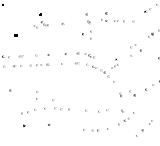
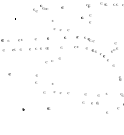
part: (60, 41) -> (59, 25), added
part: (28, 111) -> (52, 60), moved
part: (90, 130) -> (89, 103), moved

